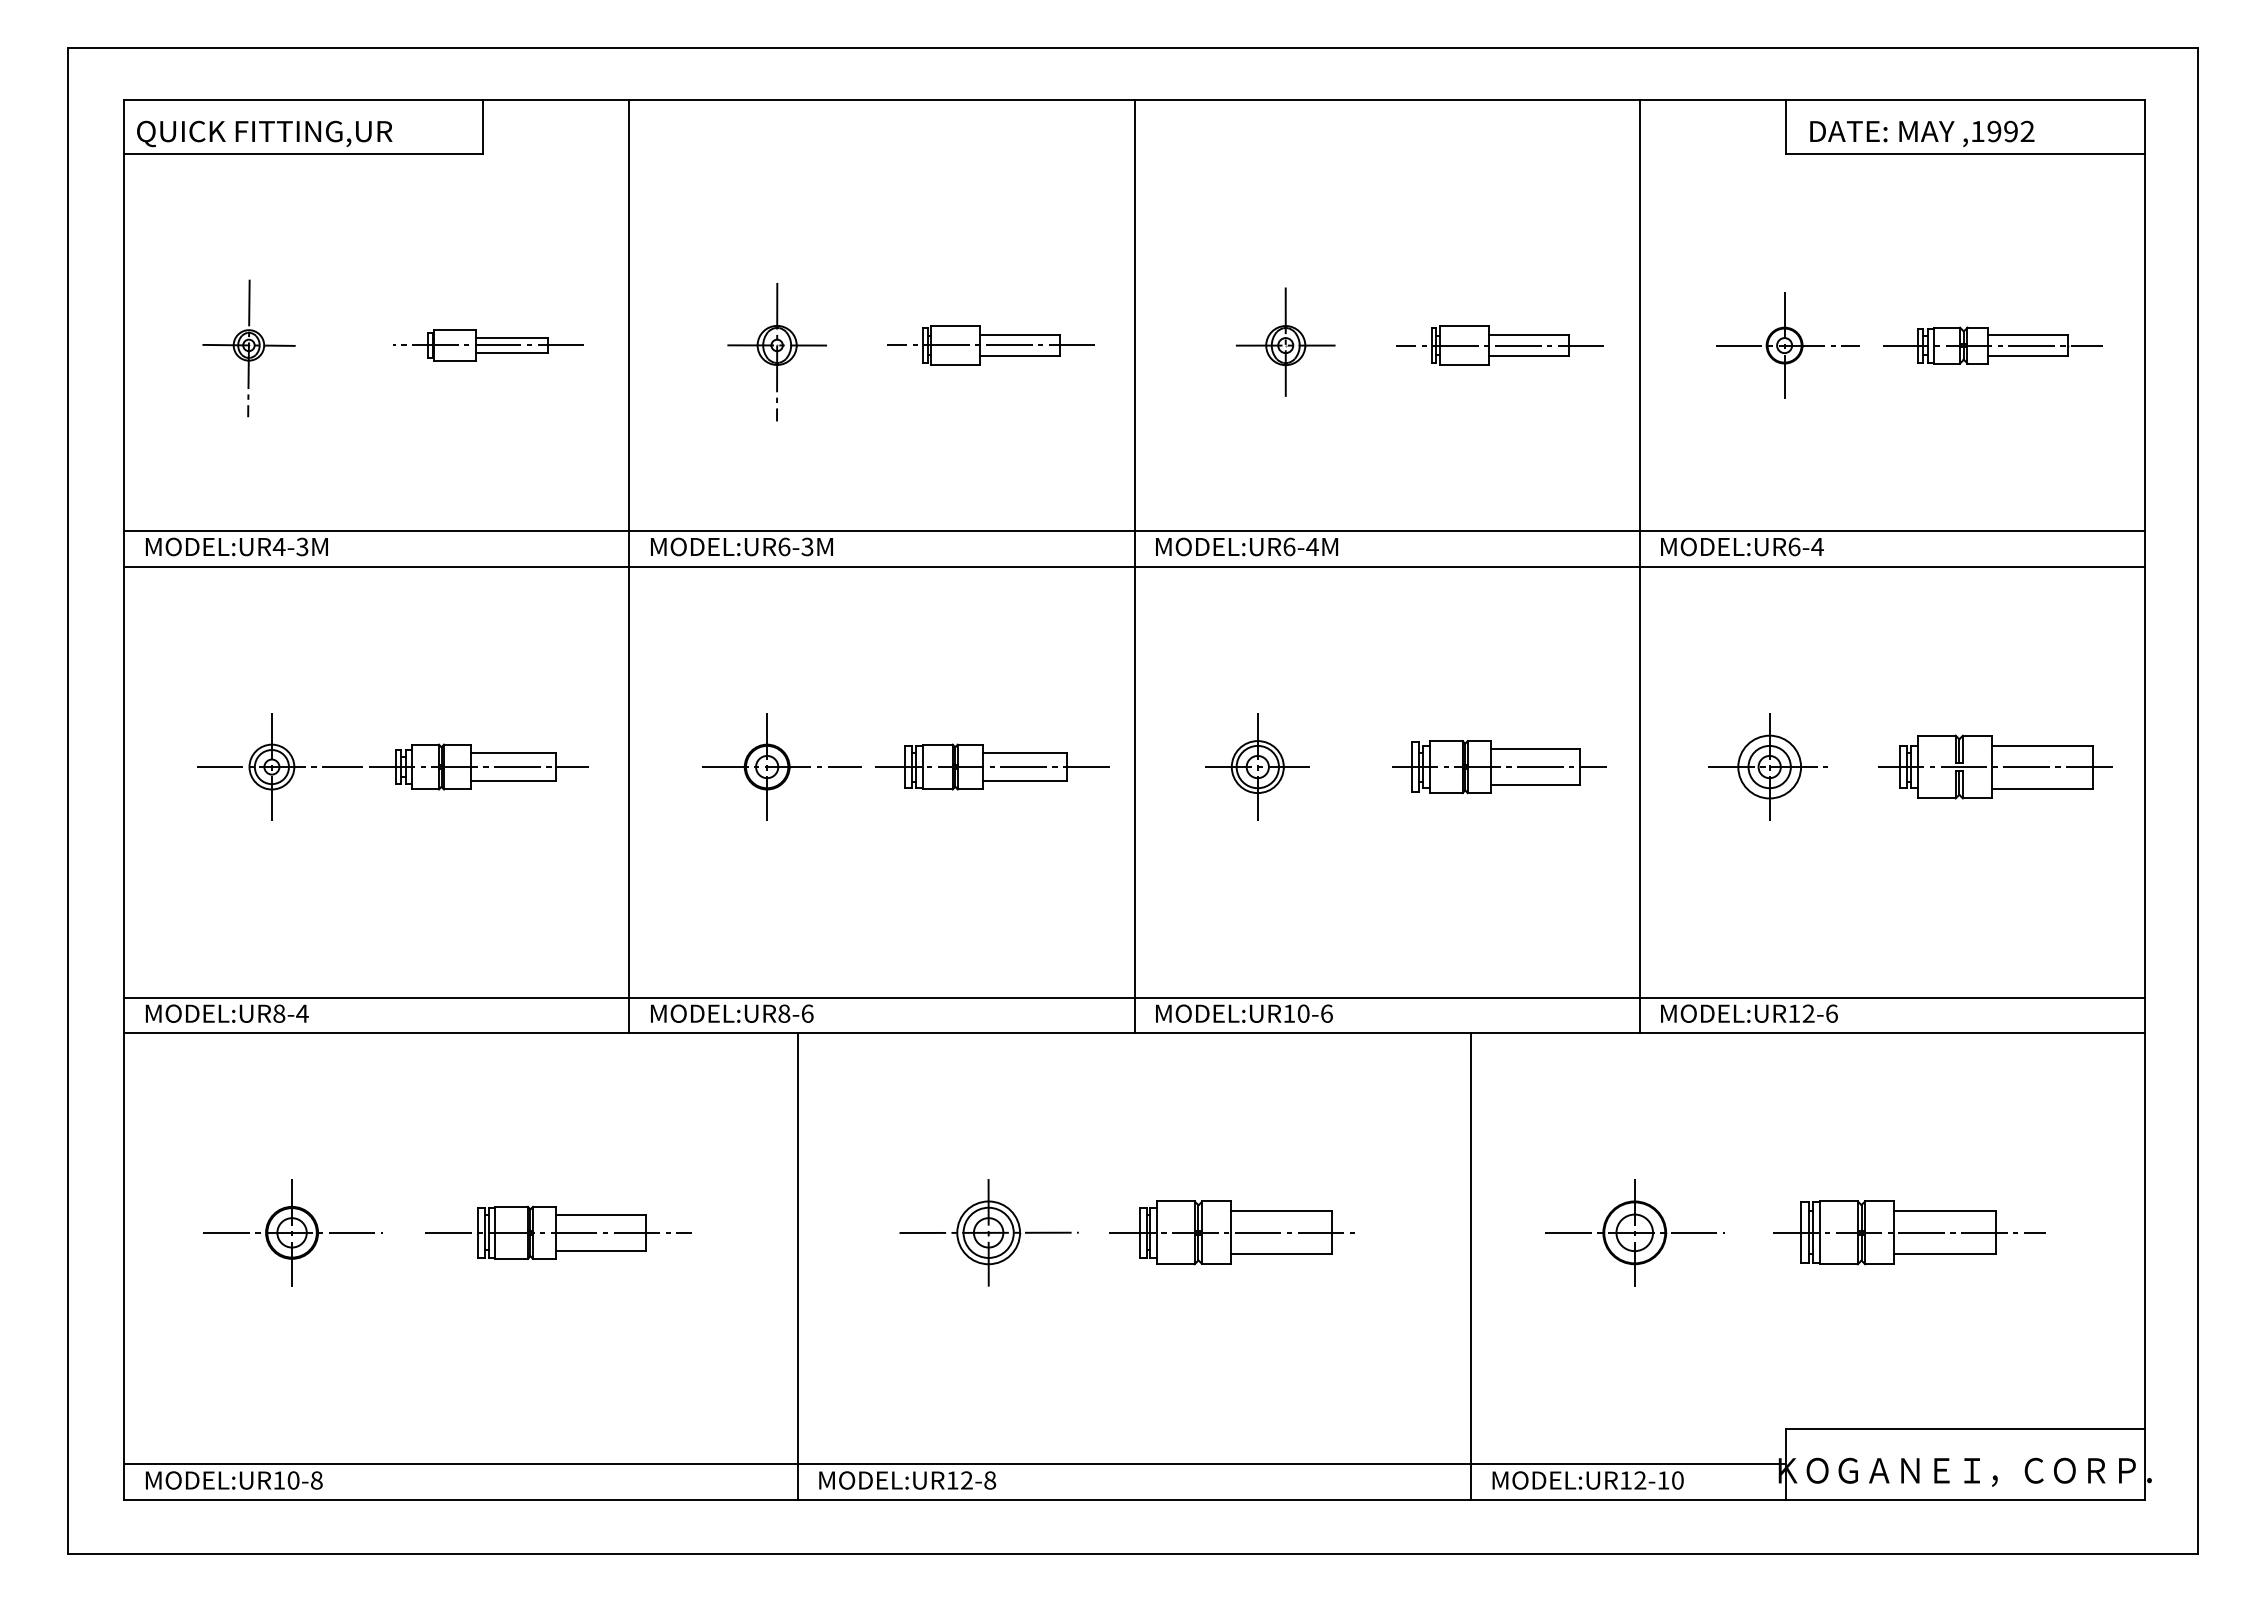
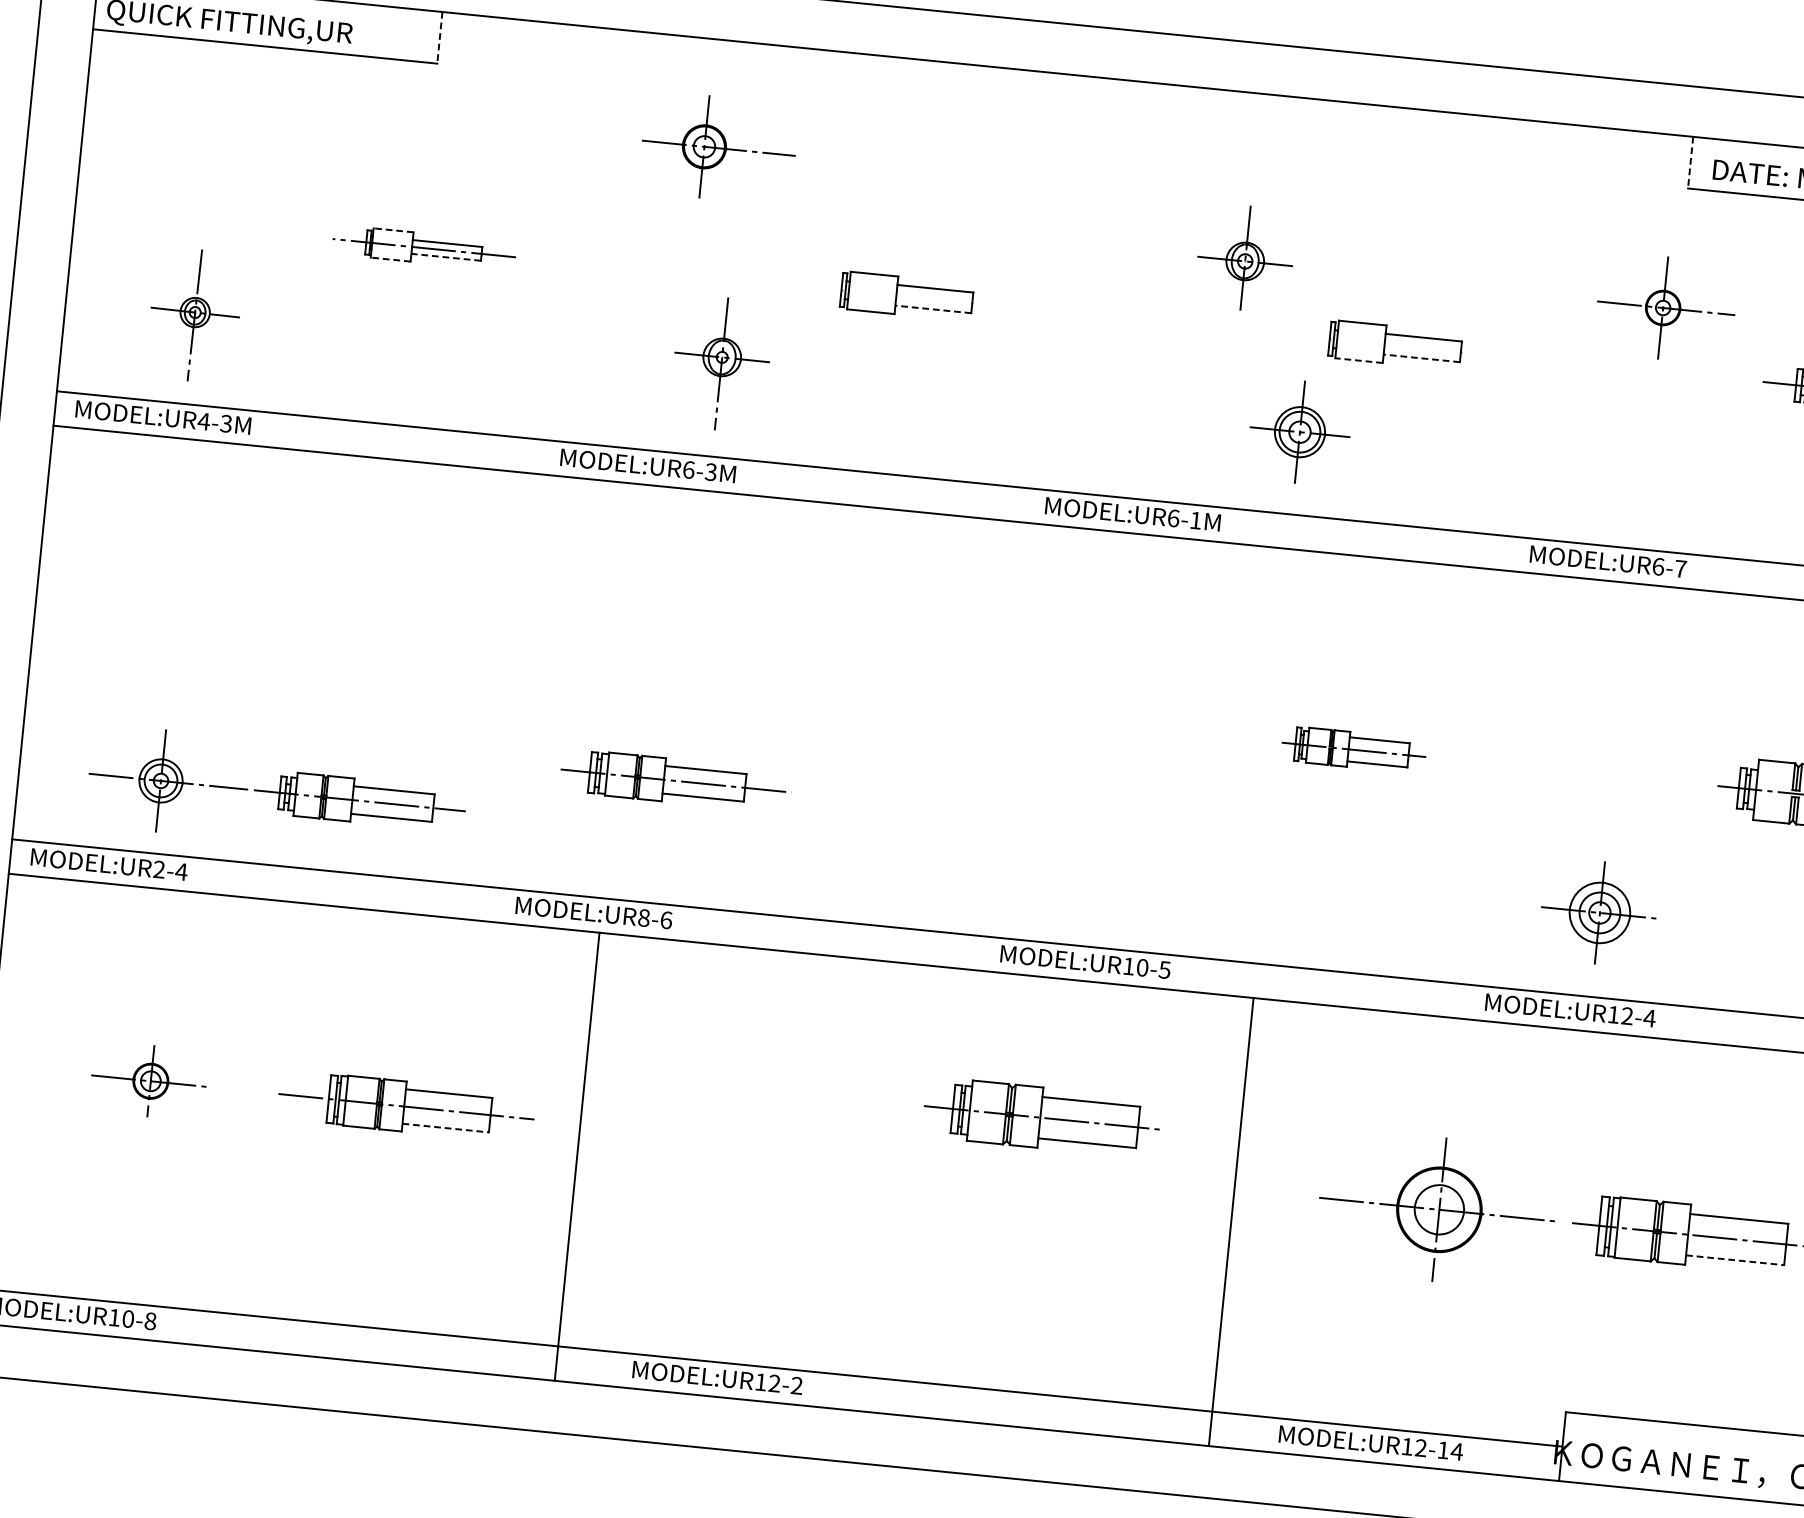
line: (483, 126) -> (440, 37), solid -> dashed
line: (1785, 126) -> (1690, 162), solid -> dashed
line: (455, 330) -> (393, 230), solid -> dashed
part: (1285, 341) -> (1245, 257), moved
line: (990, 345) -> (906, 296), removed
line: (1499, 345) -> (1394, 345), removed
part: (1787, 345) -> (1665, 308), moved
part: (248, 348) -> (194, 315), moved
line: (511, 352) -> (445, 257), solid -> dashed
part: (776, 352) -> (720, 364), moved
line: (1020, 356) -> (933, 309), solid -> dashed
line: (1528, 356) -> (1421, 358), solid -> dashed
line: (455, 360) -> (391, 259), solid -> dashed
line: (1464, 365) -> (1359, 360), solid -> dashed
text: (1312, 546) -> (1195, 520), MODEL:UR6-4M -> MODEL:UR6-1M
text: (1817, 546) -> (1680, 568), MODEL:UR6-4 -> MODEL:UR6-7
line: (629, 566) -> (538, 473), removed
line: (1134, 566) -> (1023, 522), removed
line: (1639, 566) -> (1507, 570), removed
part: (392, 766) -> (276, 791), moved
part: (781, 766) -> (718, 147), moved
part: (992, 766) -> (673, 780), moved
part: (1257, 766) -> (1299, 431), moved
part: (1767, 766) -> (1597, 912), moved
part: (1499, 767) -> (1354, 750), size x0.7
text: (279, 1013) -> (159, 869), MODEL:UR8-4 -> MODEL:UR2-4
text: (1326, 1013) -> (1164, 969), MODEL:UR10-6 -> MODEL:UR10-5
text: (1831, 1013) -> (1649, 1018), MODEL:UR12-6 -> MODEL:UR12-4
part: (292, 1232) -> (151, 1080), size x0.7
part: (988, 1232) -> (819, 1147), removed
part: (1231, 1232) -> (1041, 1117), moved
part: (1634, 1232) -> (1439, 1209), size x1.4
line: (601, 1250) -> (445, 1127), solid -> dashed
line: (1945, 1254) -> (1735, 1260), solid -> dashed
line: (797, 1266) -> (576, 1156), moved
line: (1471, 1266) -> (1231, 1221), moved
text: (990, 1480) -> (797, 1385), MODEL:UR12-8 -> MODEL:UR12-2
text: (1677, 1480) -> (1456, 1451), MODEL:UR12-10 -> MODEL:UR12-14

